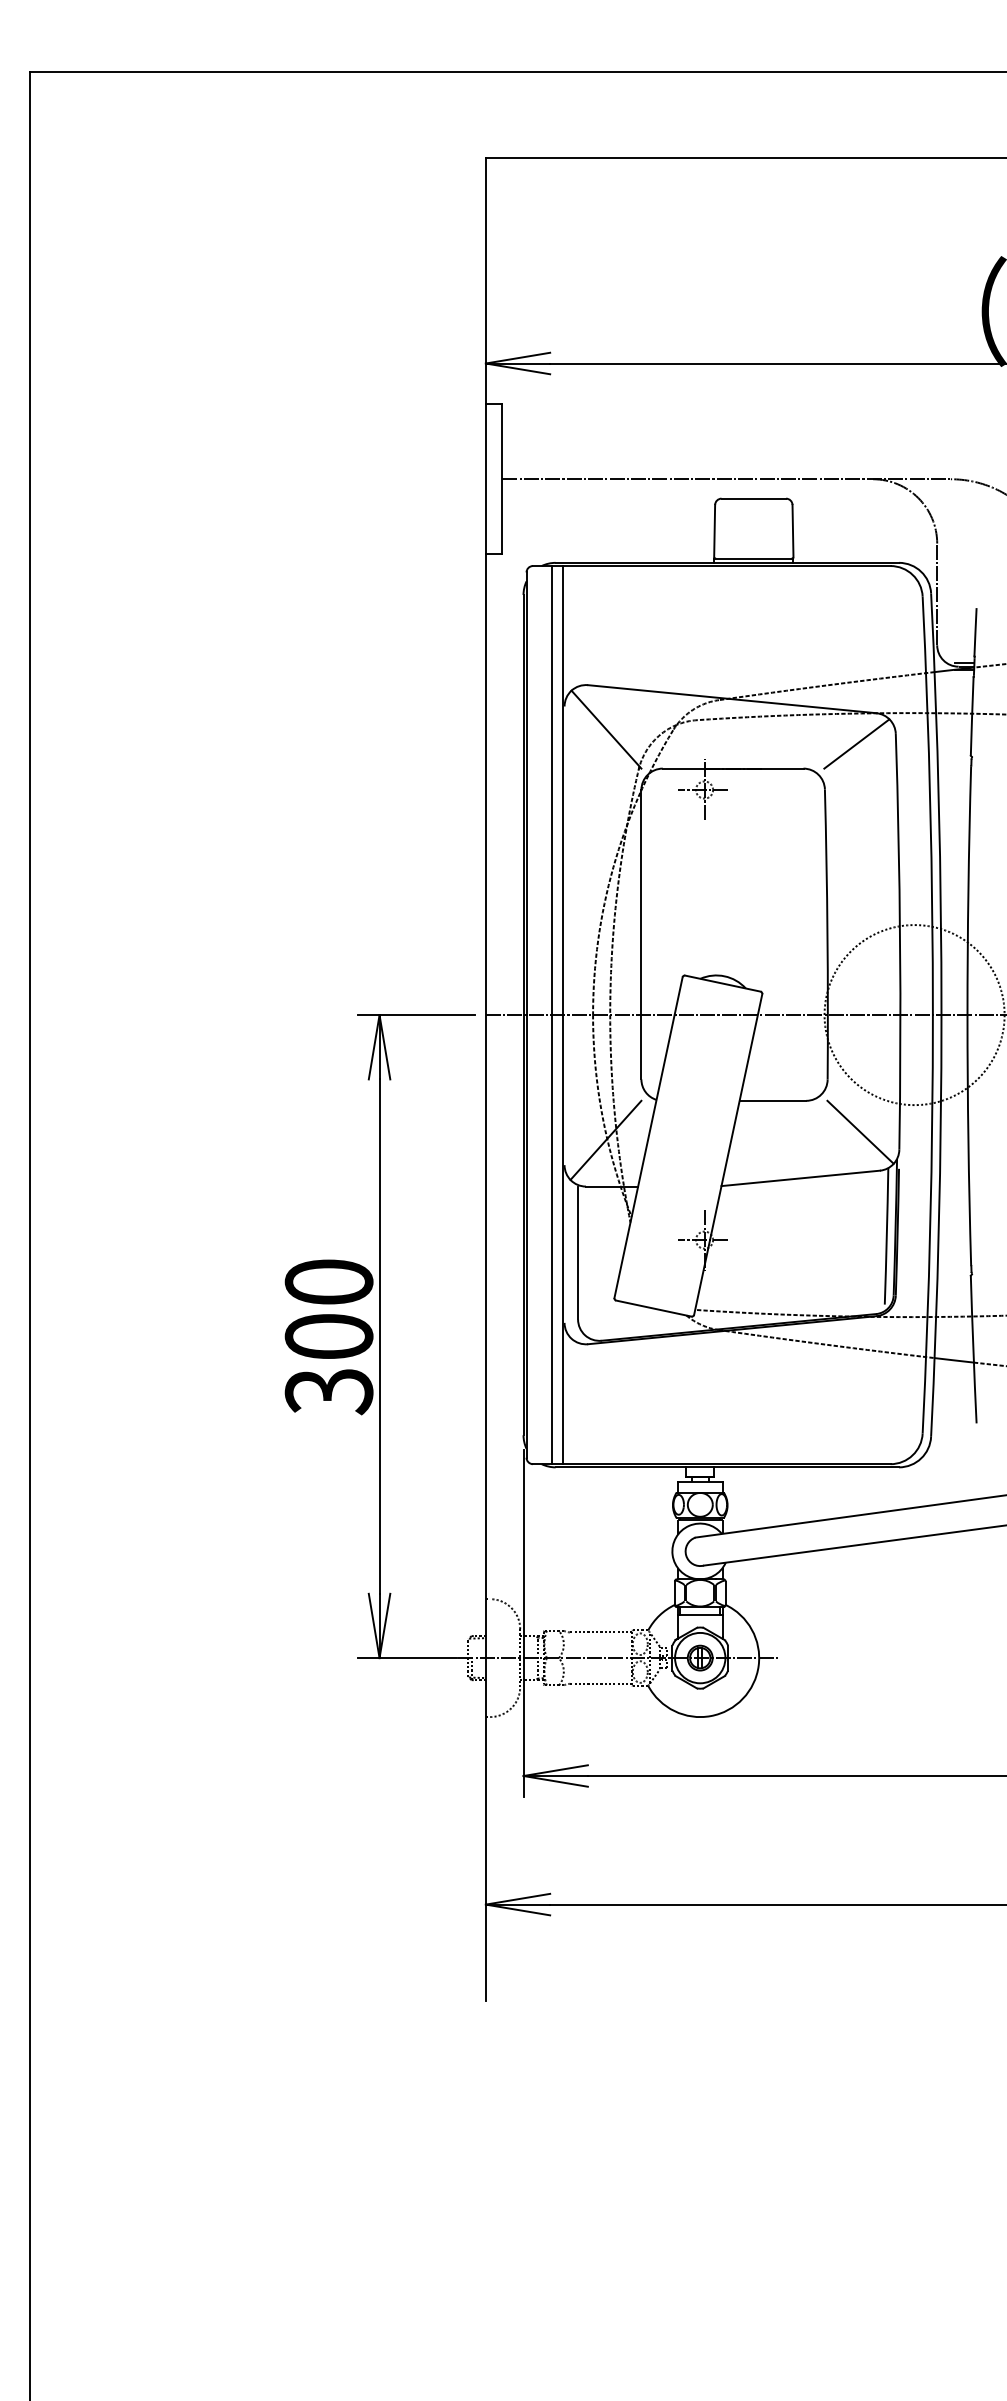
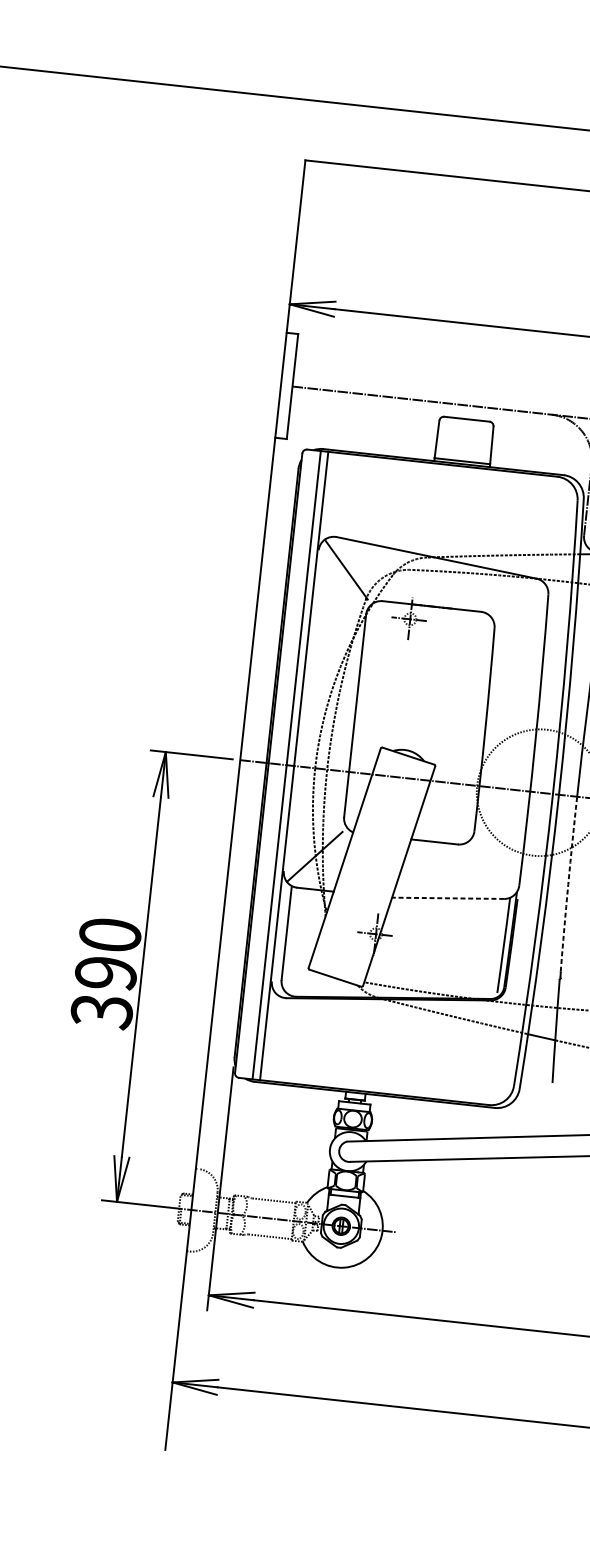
line: (856, 743) -> (520, 598), removed
line: (860, 1131) -> (493, 870), removed
arc: (968, 1140) -> (568, 884), solid -> dashed
line: (800, 1178) -> (447, 898), solid -> dashed
text: (328, 1336) -> (105, 973), 300 -> 390

